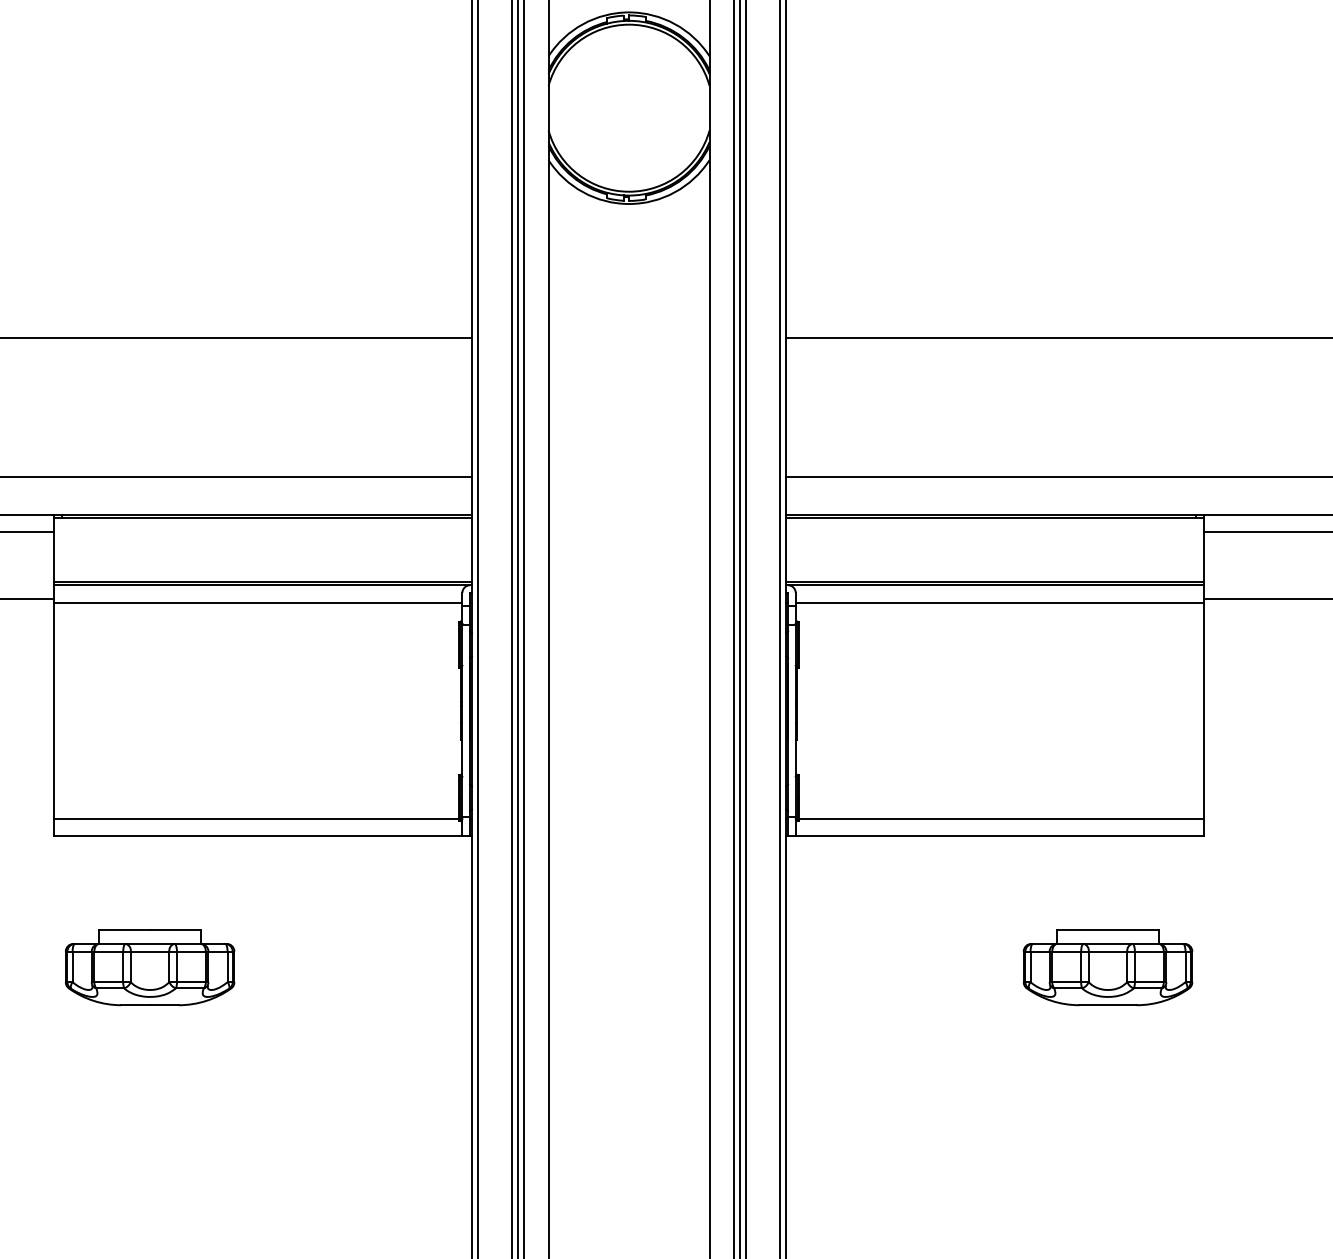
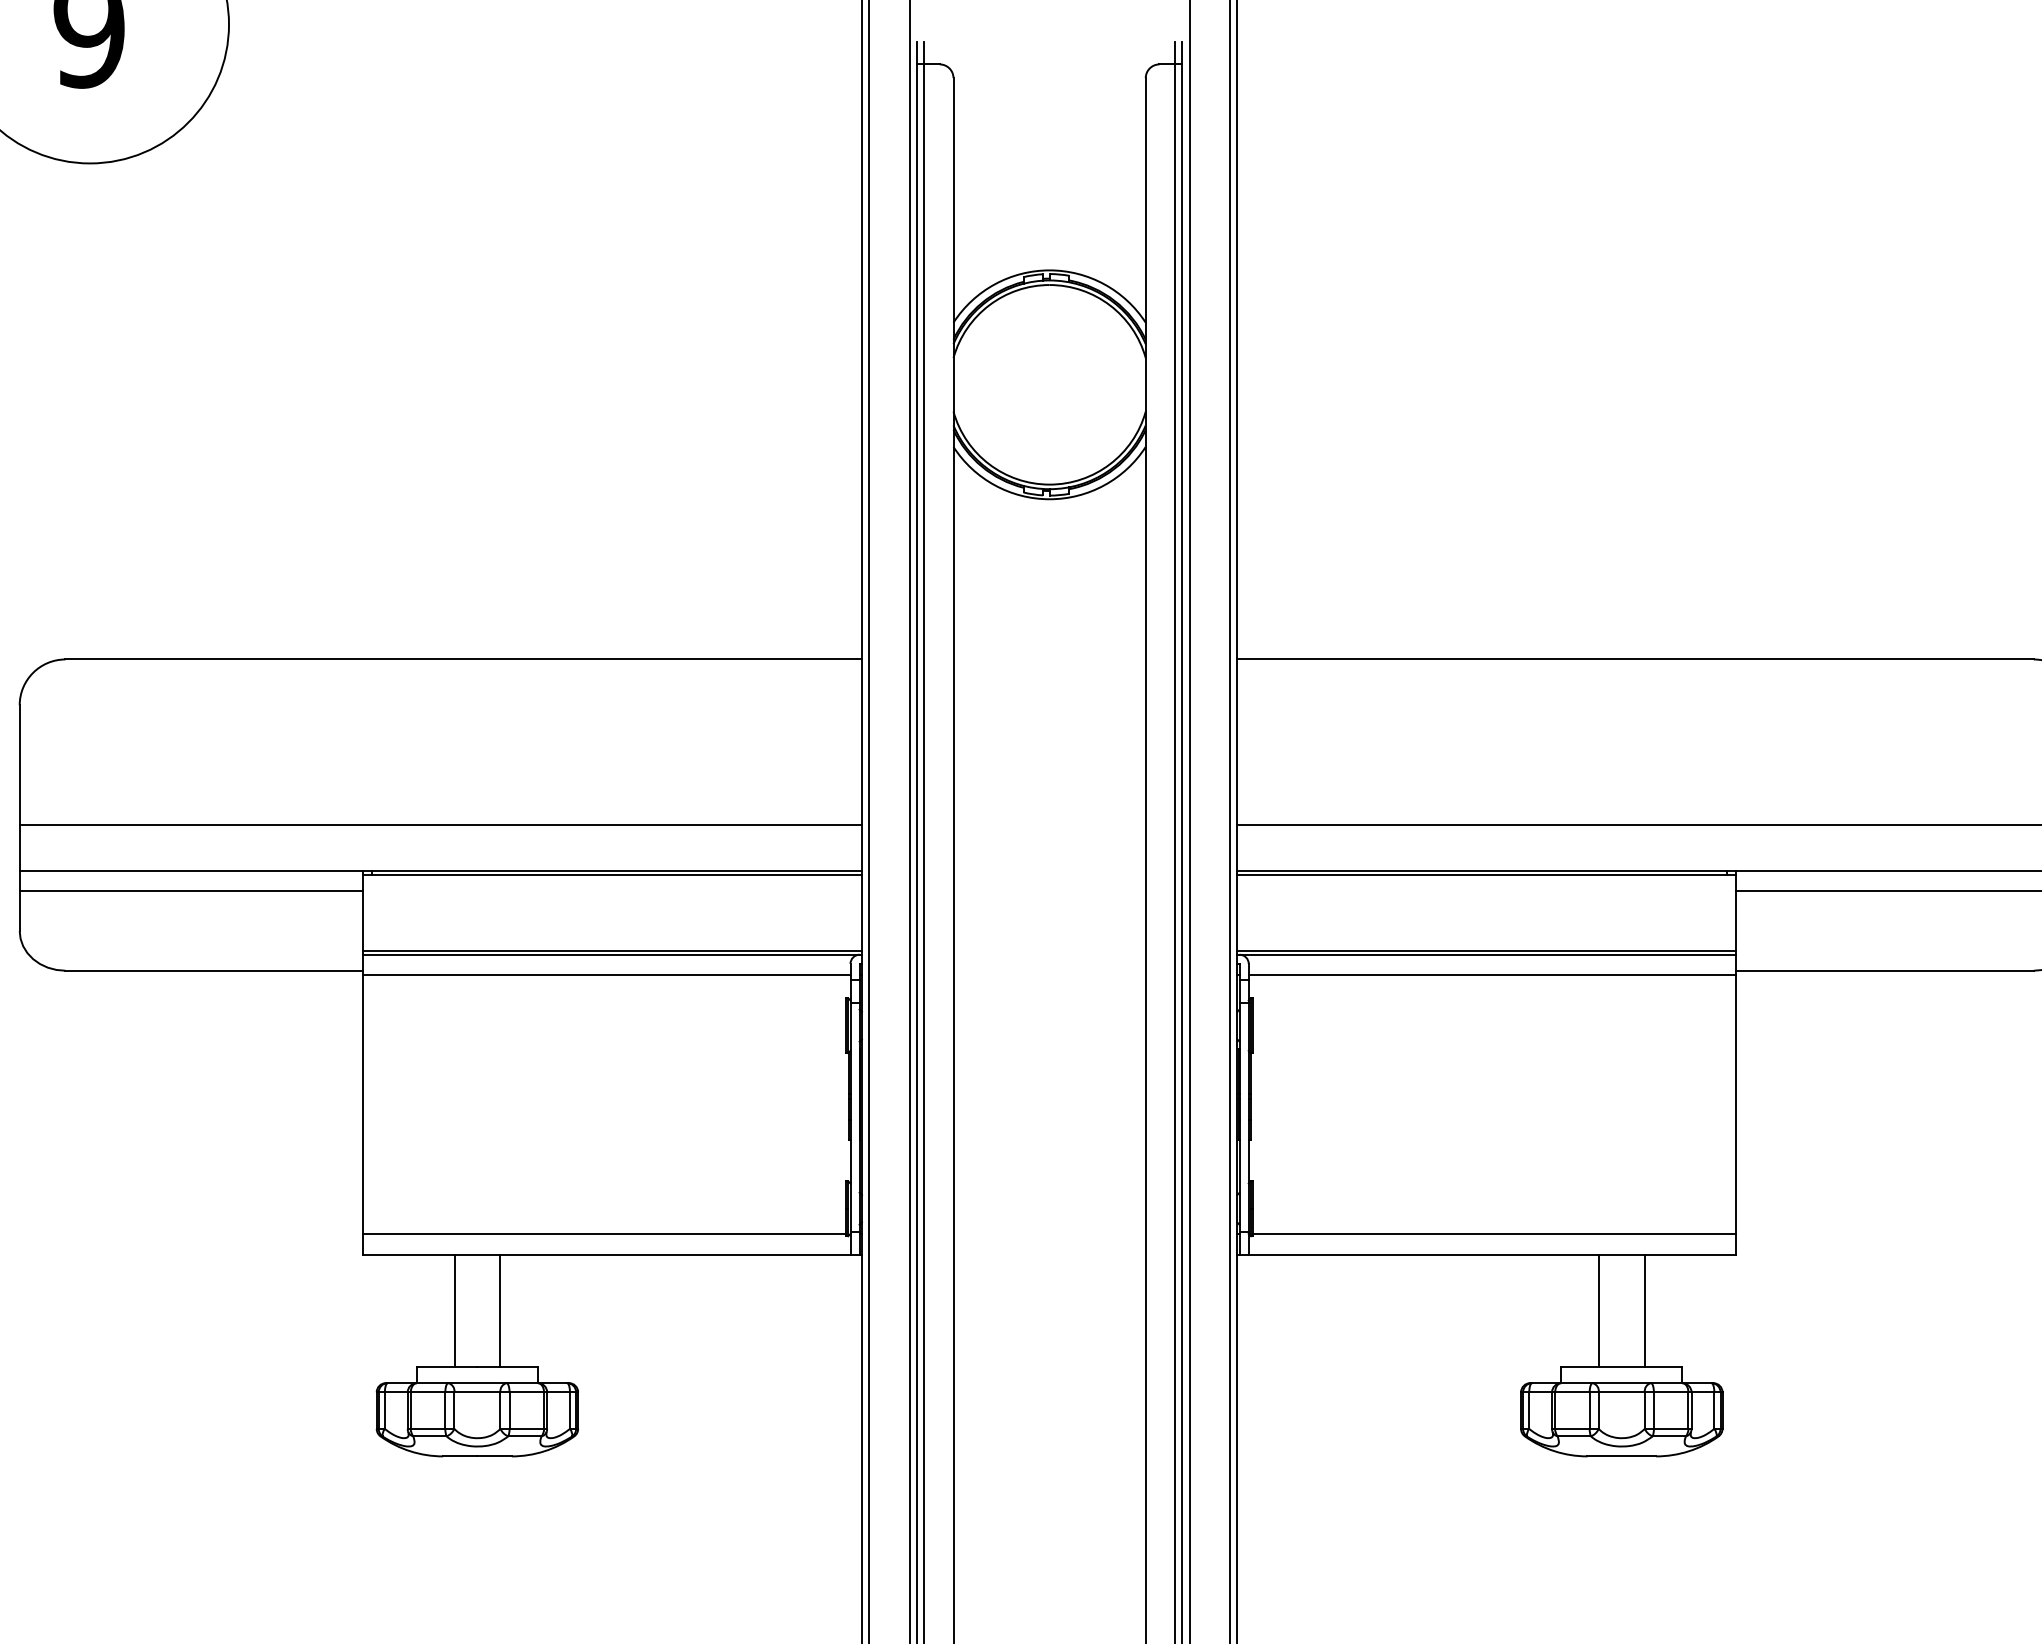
line: (130, 883) -> (454, 1310), added
line: (169, 883) -> (500, 1310), added
line: (1088, 883) -> (1598, 1310), added
line: (1127, 883) -> (1644, 1310), added

